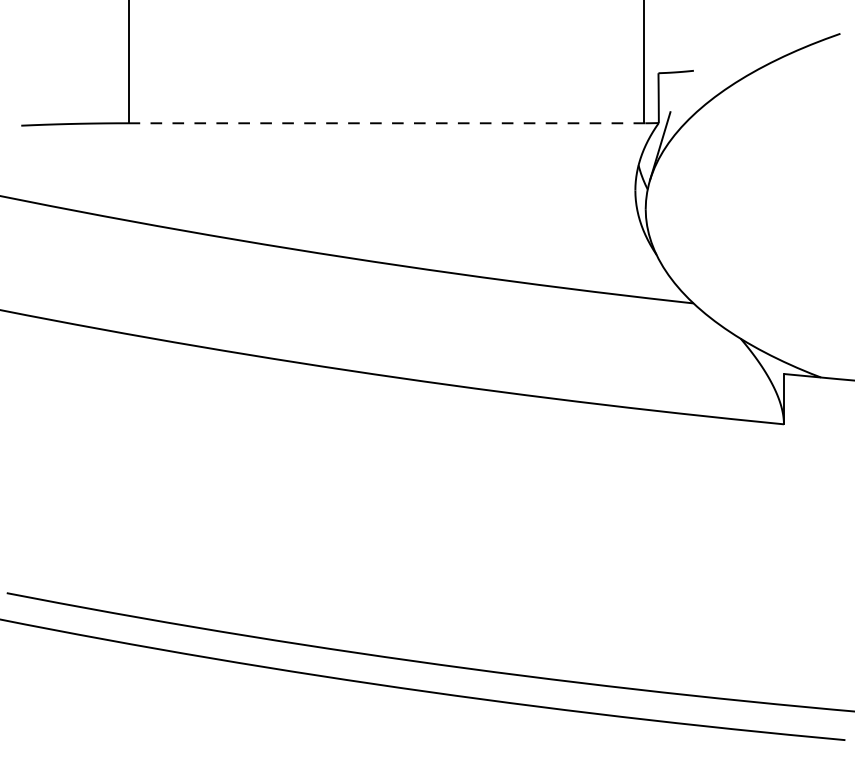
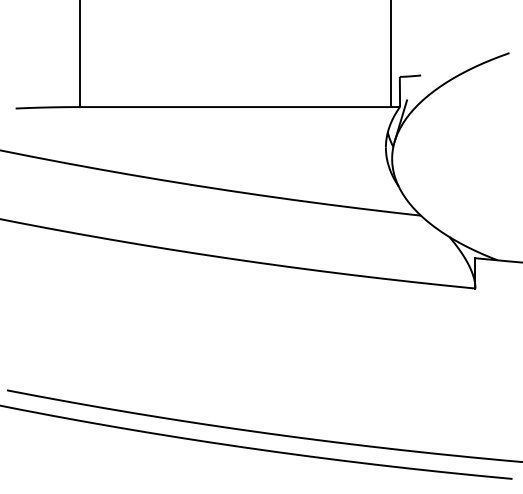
line: (387, 123) -> (236, 107), dashed -> solid

